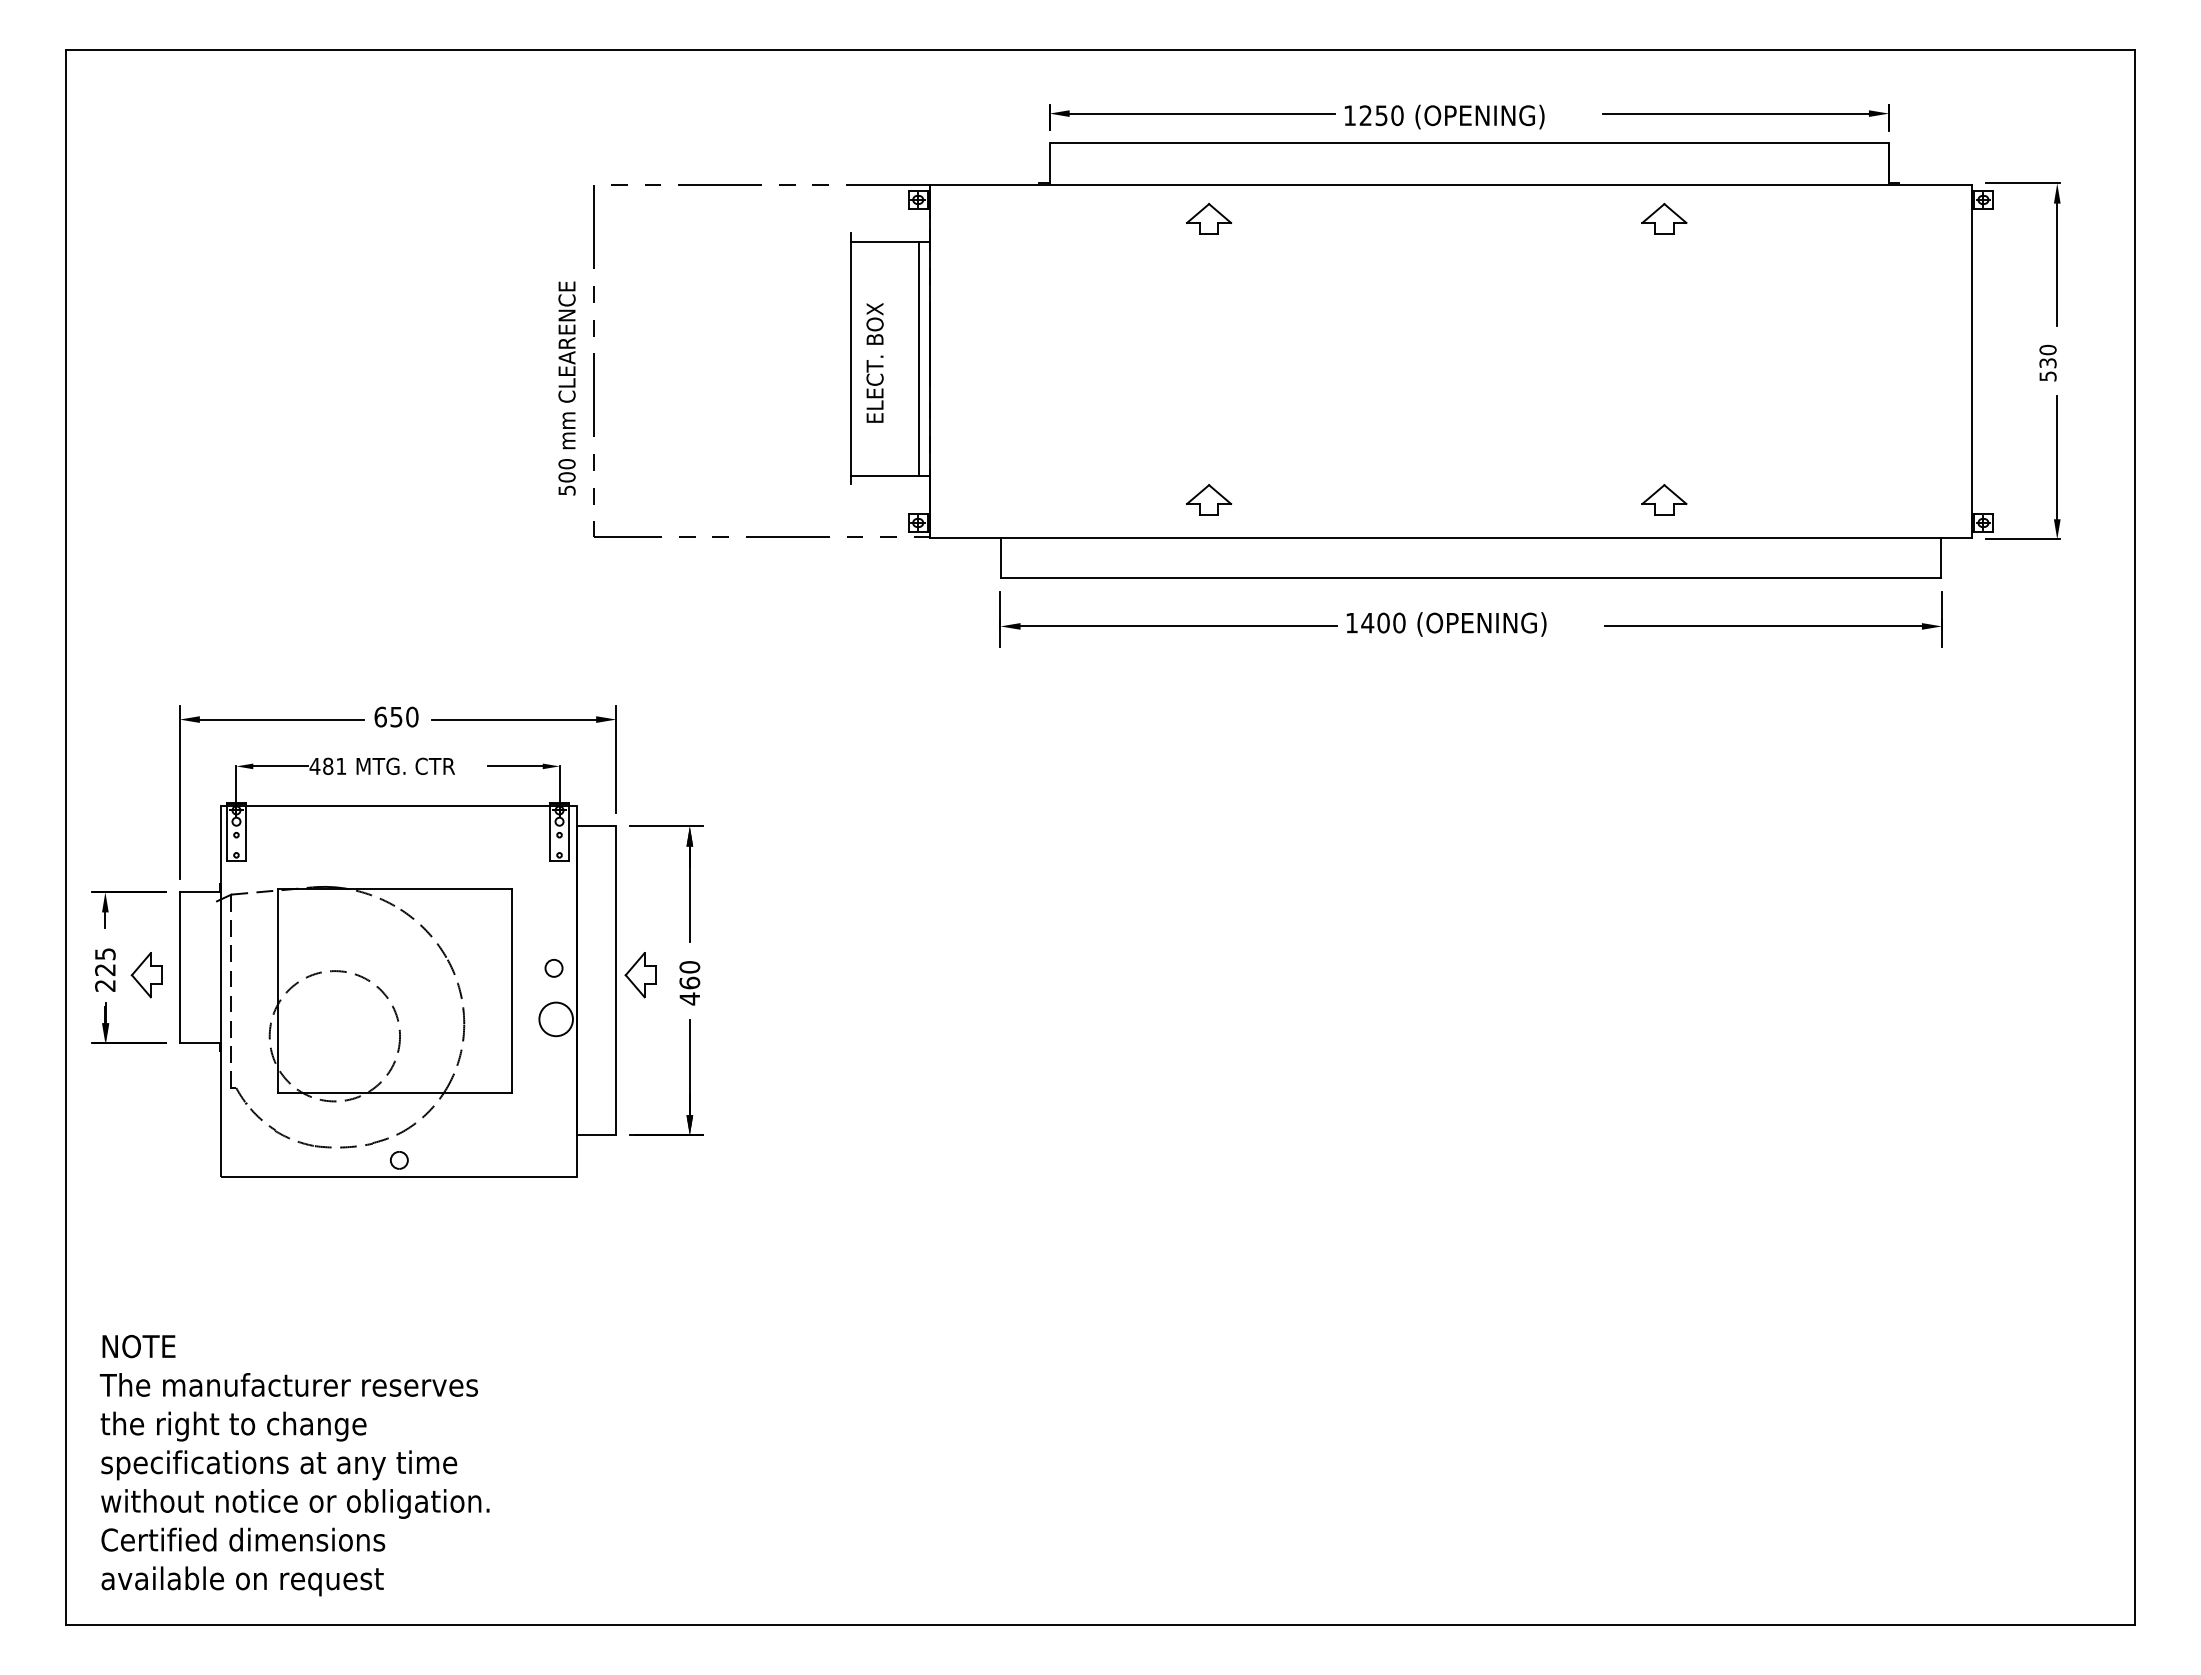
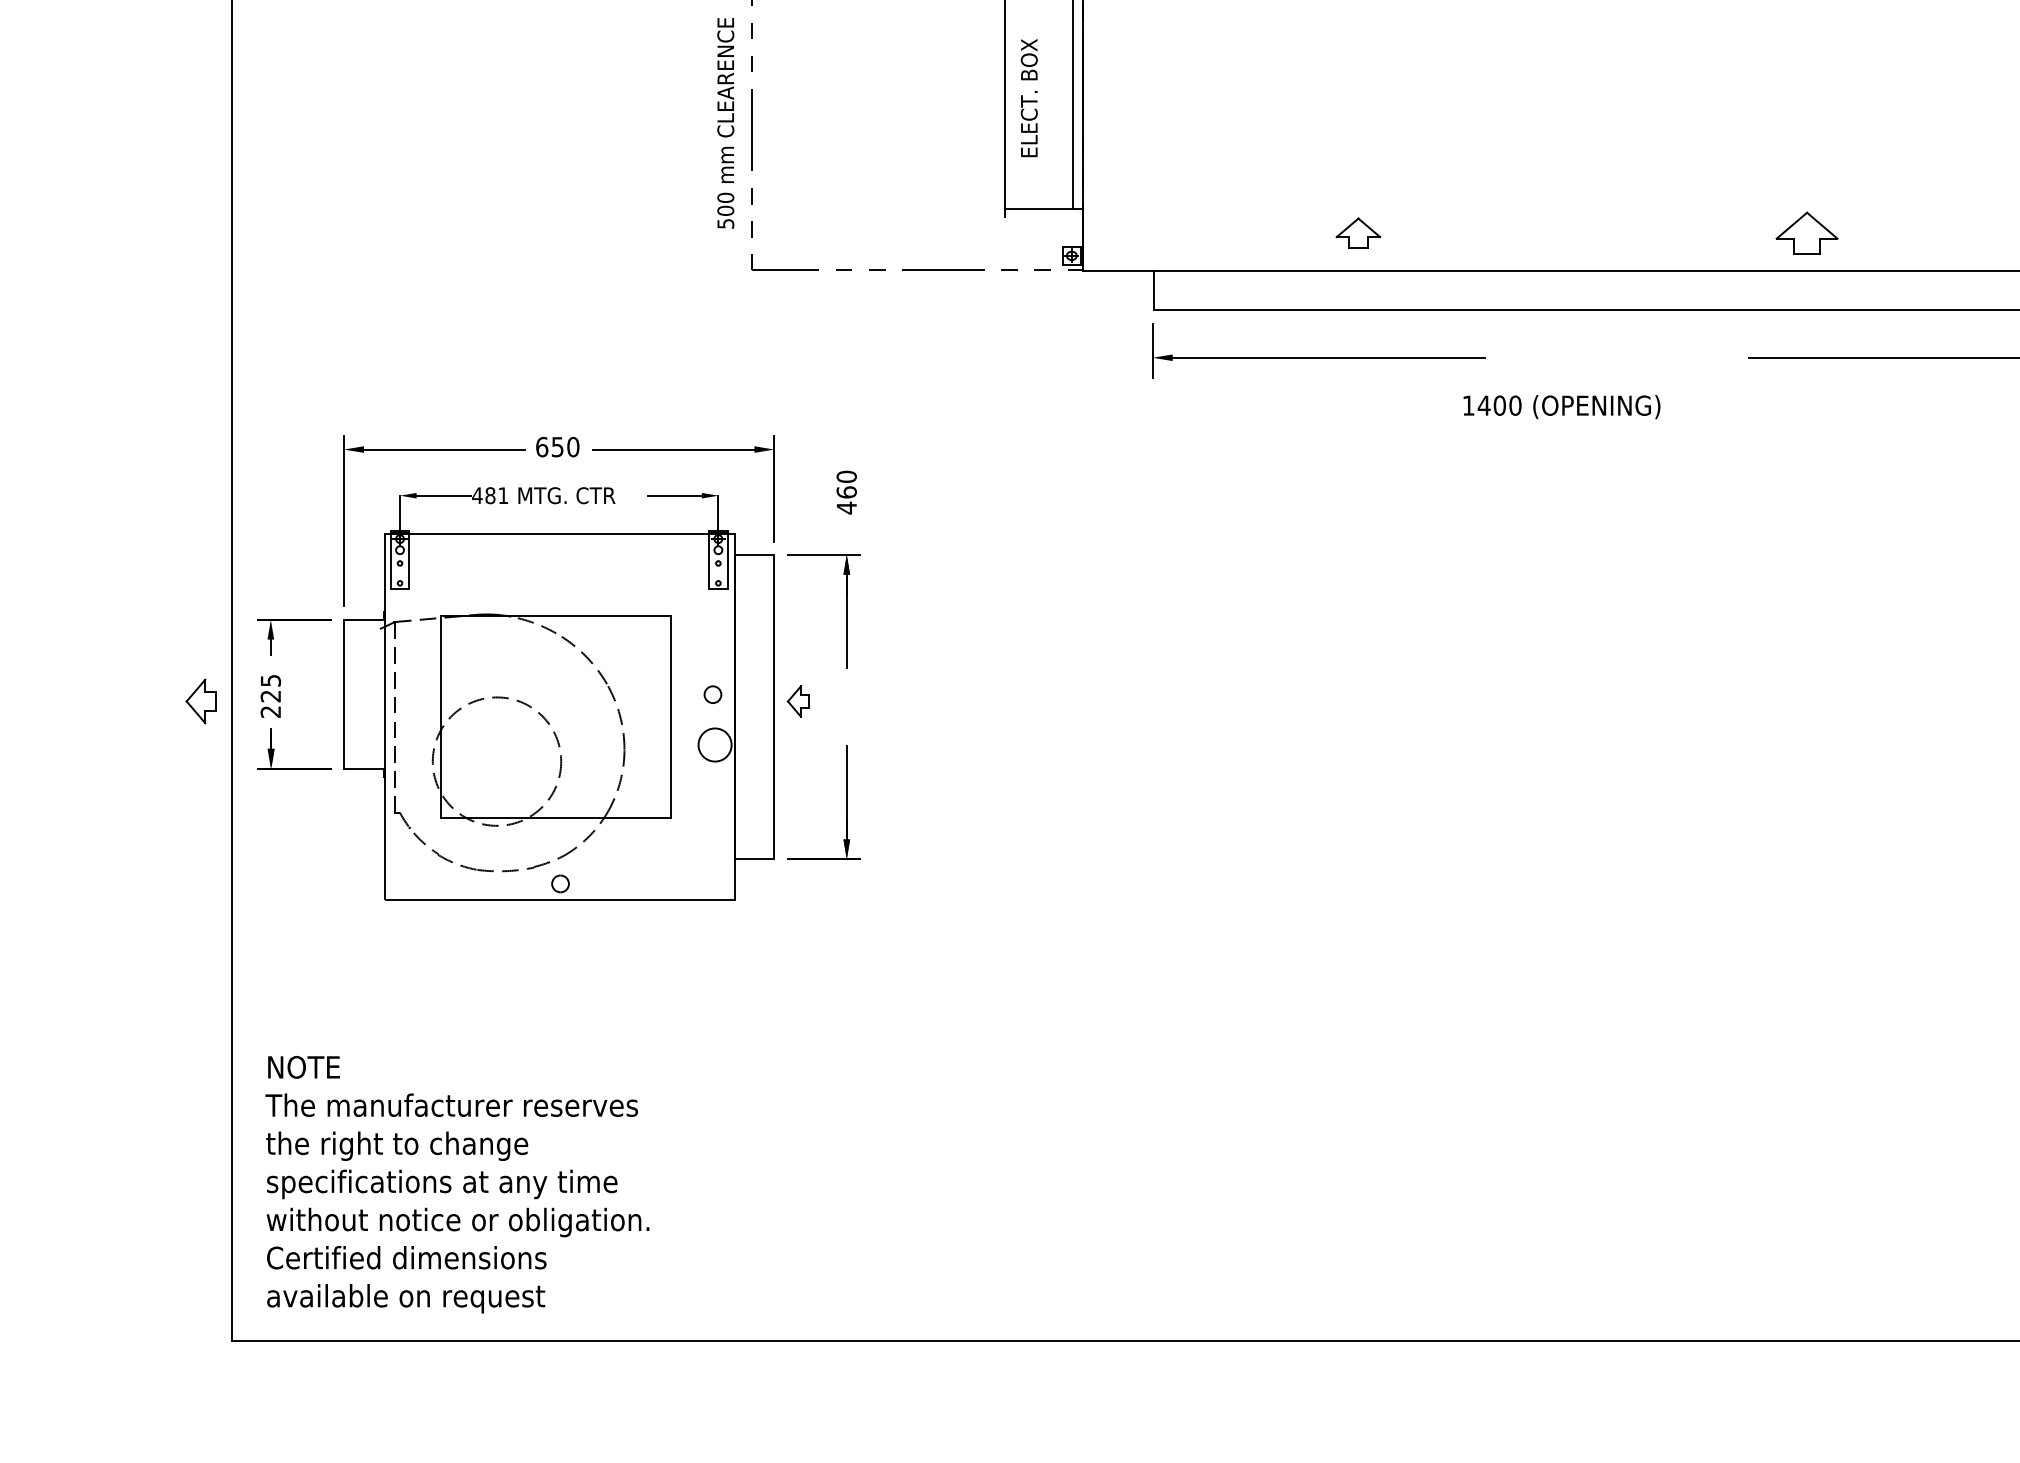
part: (1664, 499) -> (1807, 232), size x1.4
text: (1446, 624) -> (1561, 407), moved
part: (146, 975) -> (201, 701), moved
part: (640, 975) -> (798, 701), size x0.7
text: (689, 983) -> (846, 492), moved

